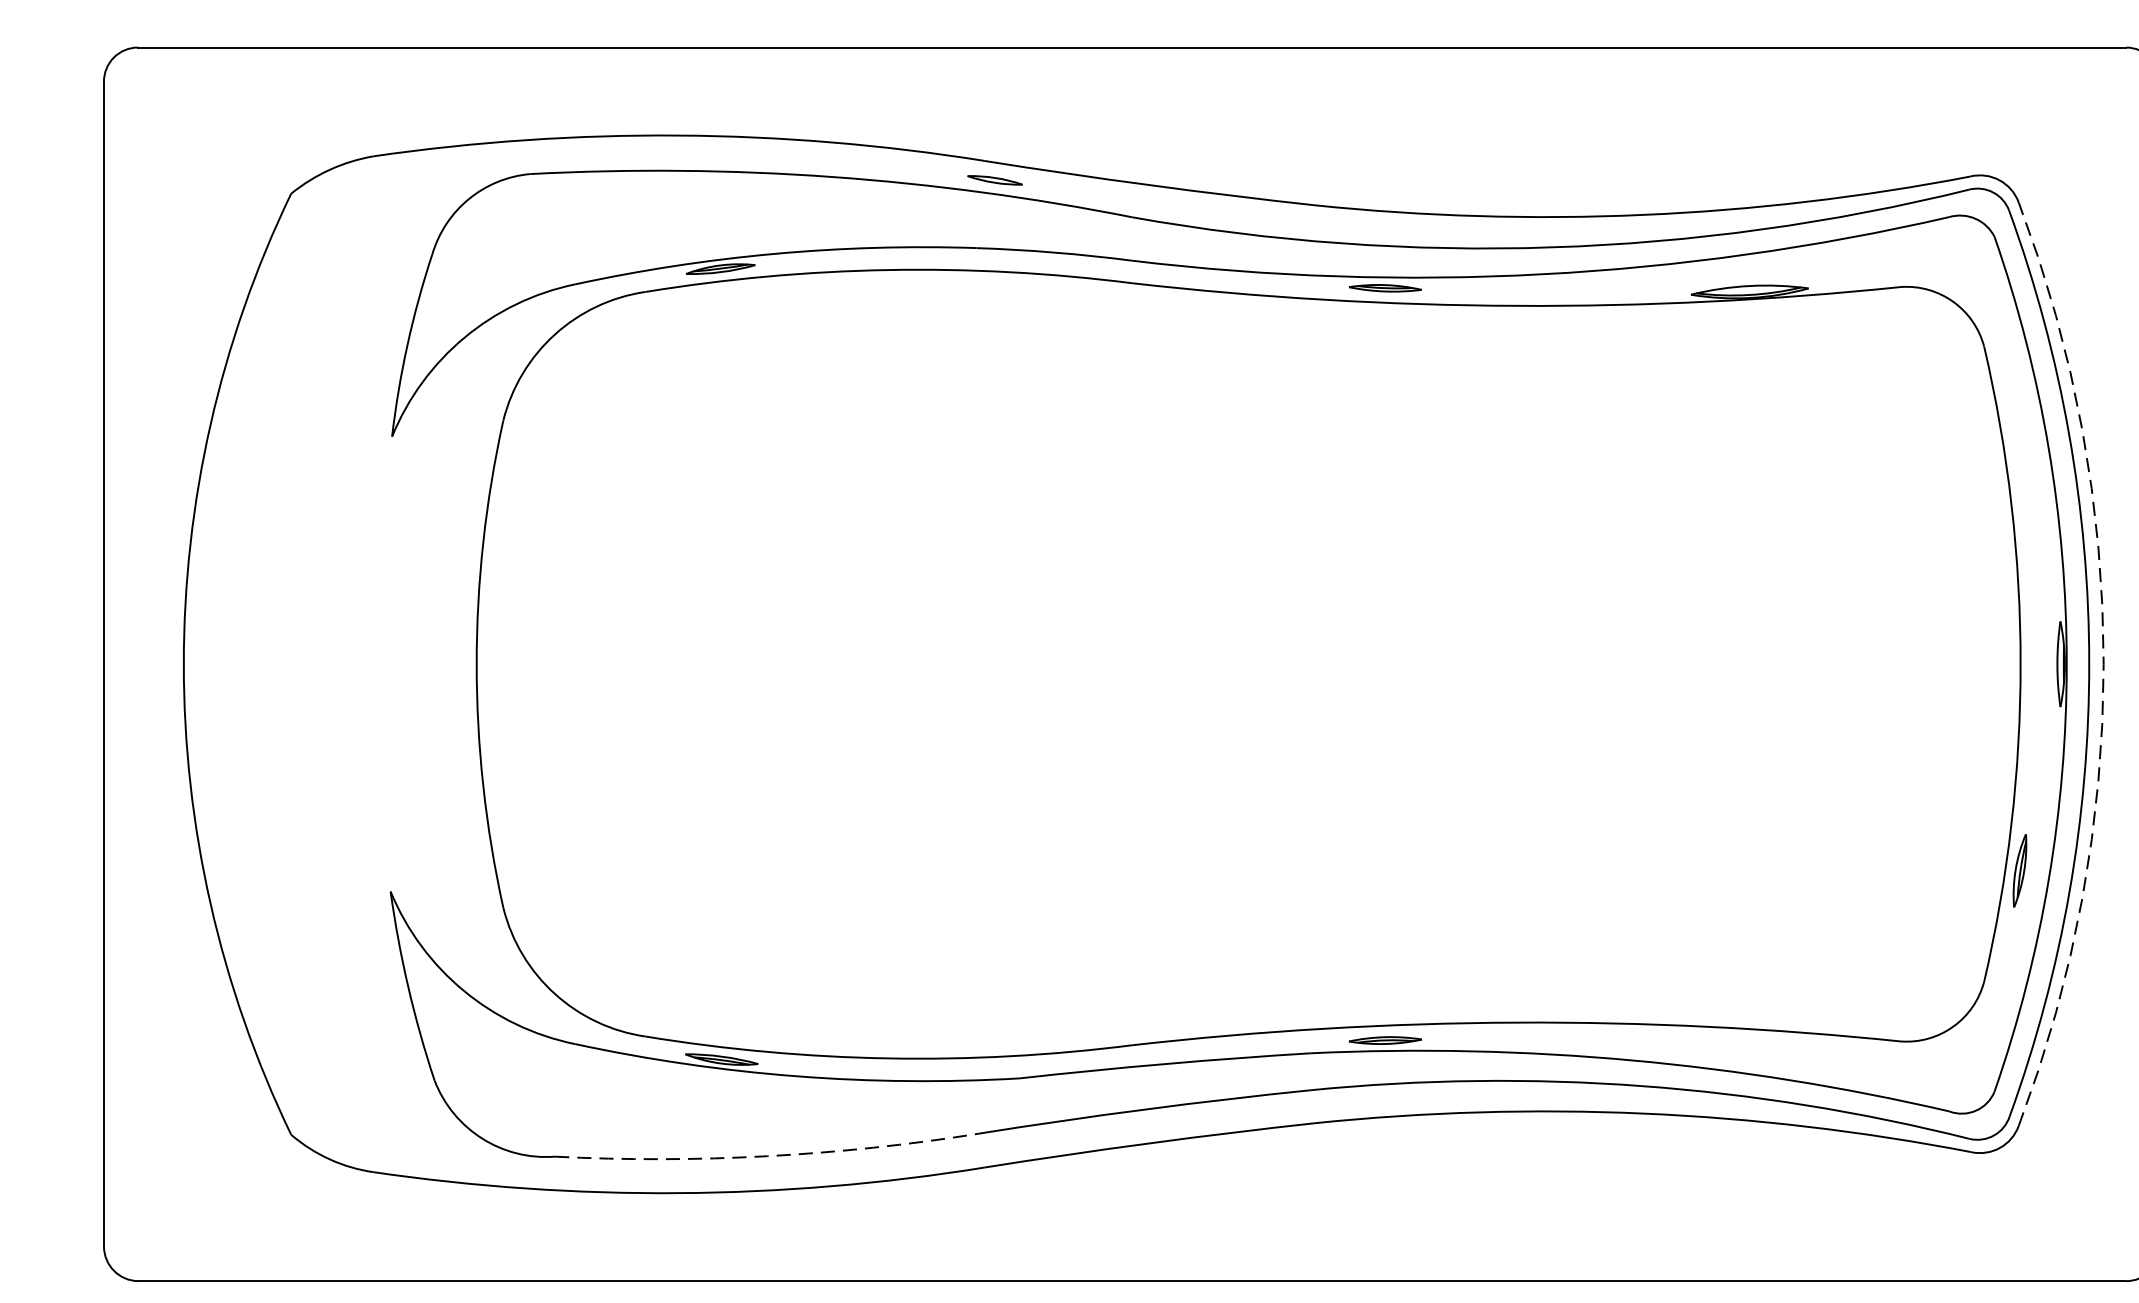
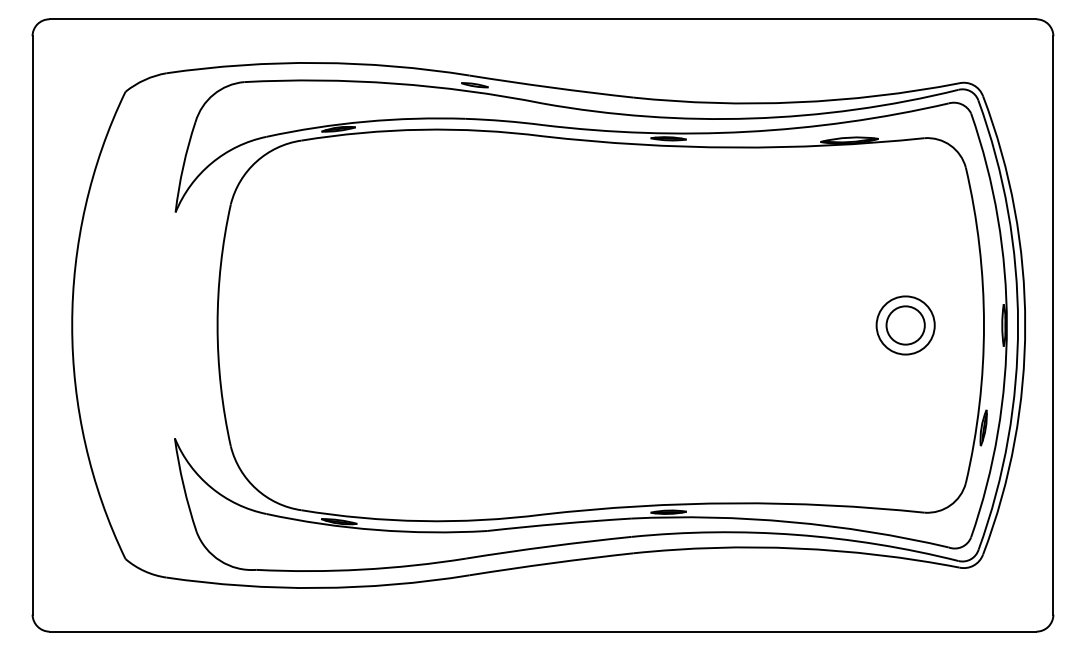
part: (1862, 664) -> (905, 325), added
arc: (2104, 664) -> (1025, 325), dashed -> solid
arc: (766, 1155) -> (361, 569), dashed -> solid

